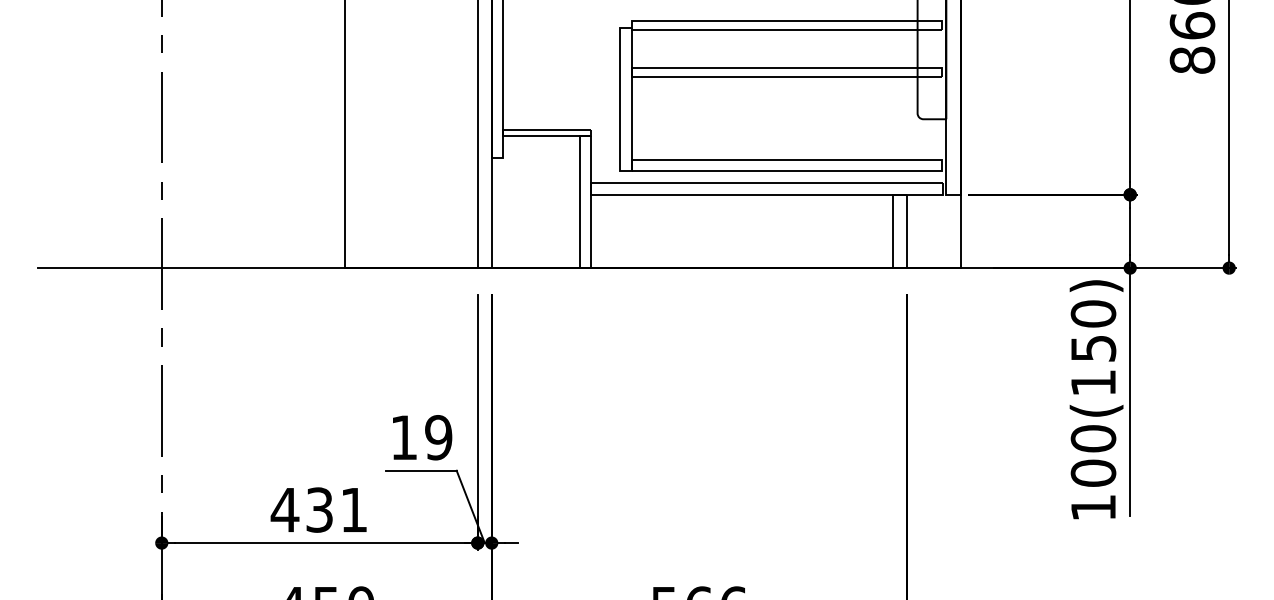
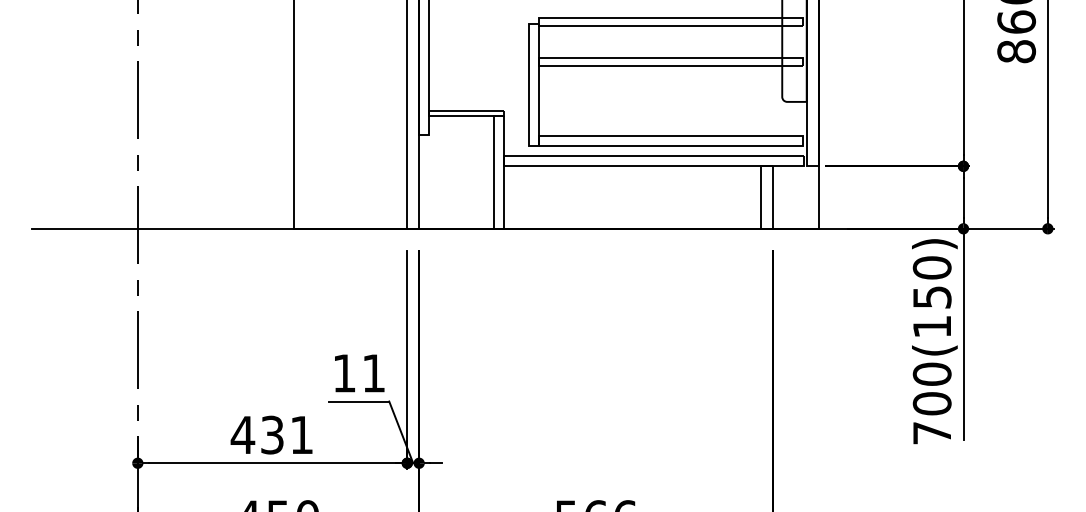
text: (438, 437) -> (373, 373), 19 -> 11
text: (1093, 507) -> (932, 432), 100(150) -> 700(150)

